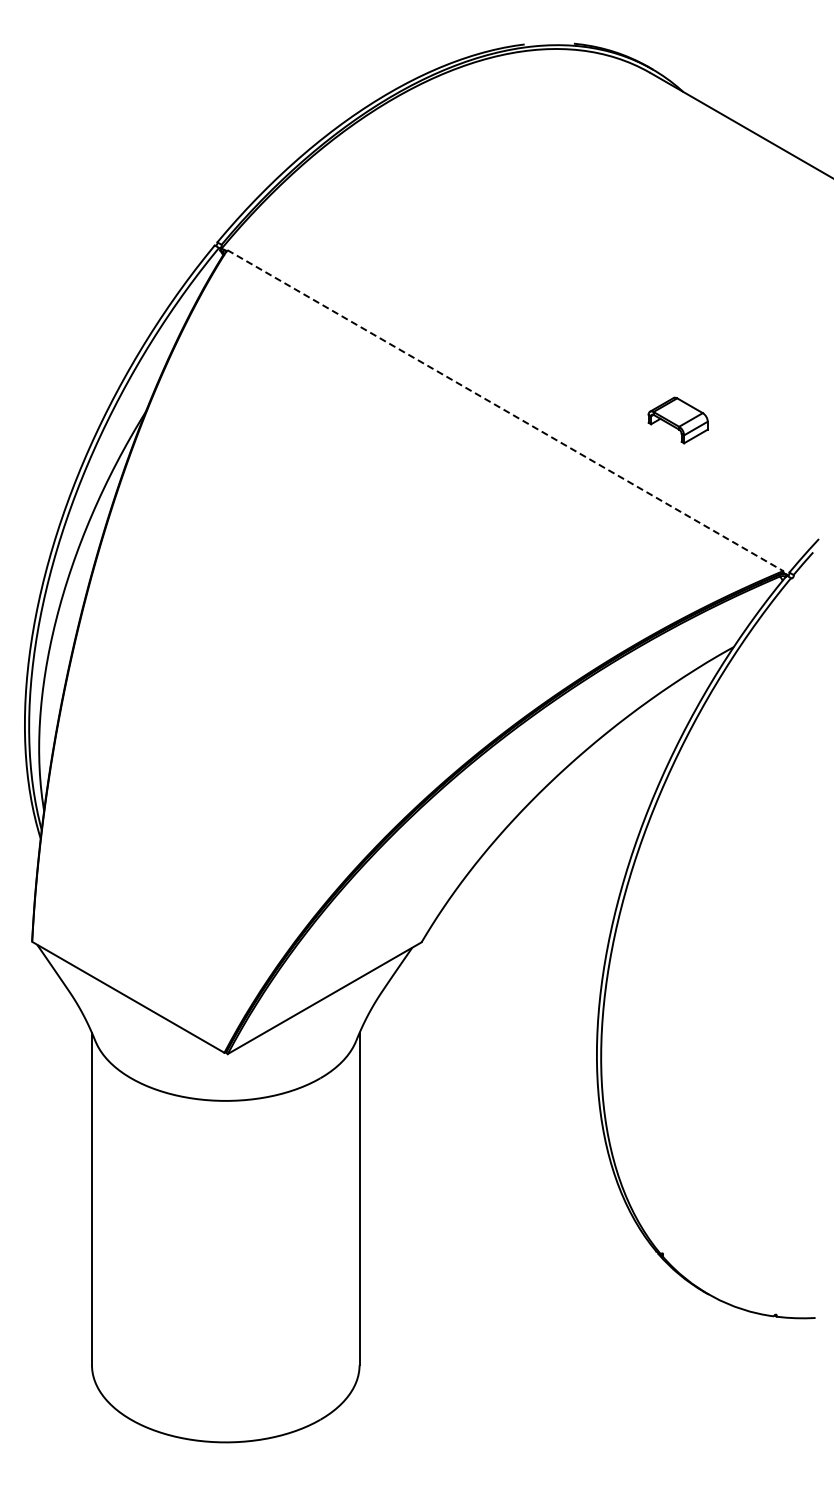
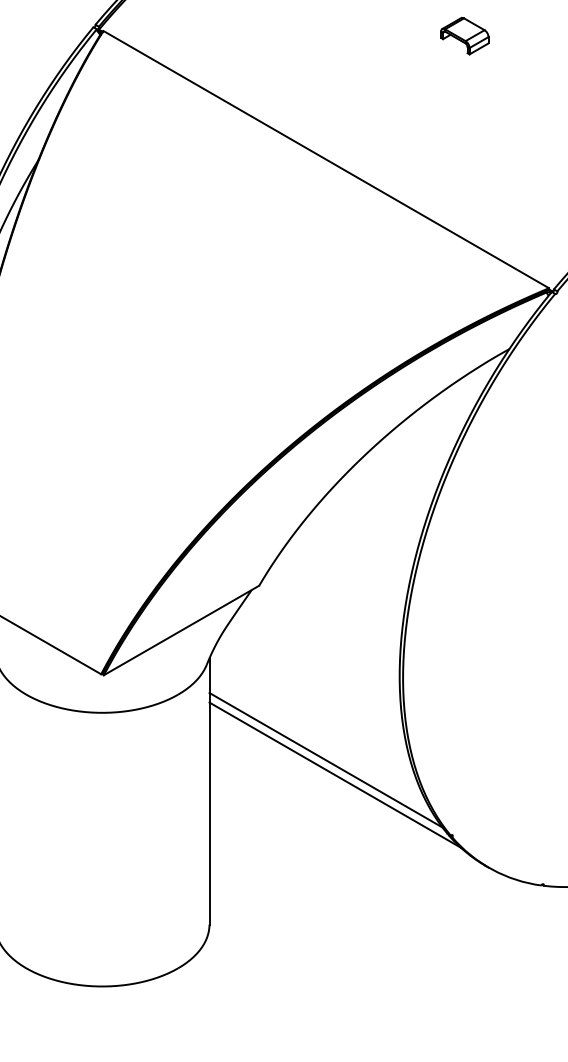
line: (505, 410) -> (326, 159), dashed -> solid
part: (677, 420) -> (464, 36), moved
line: (504, 1159) -> (325, 759), added
line: (516, 1178) -> (335, 775), added

